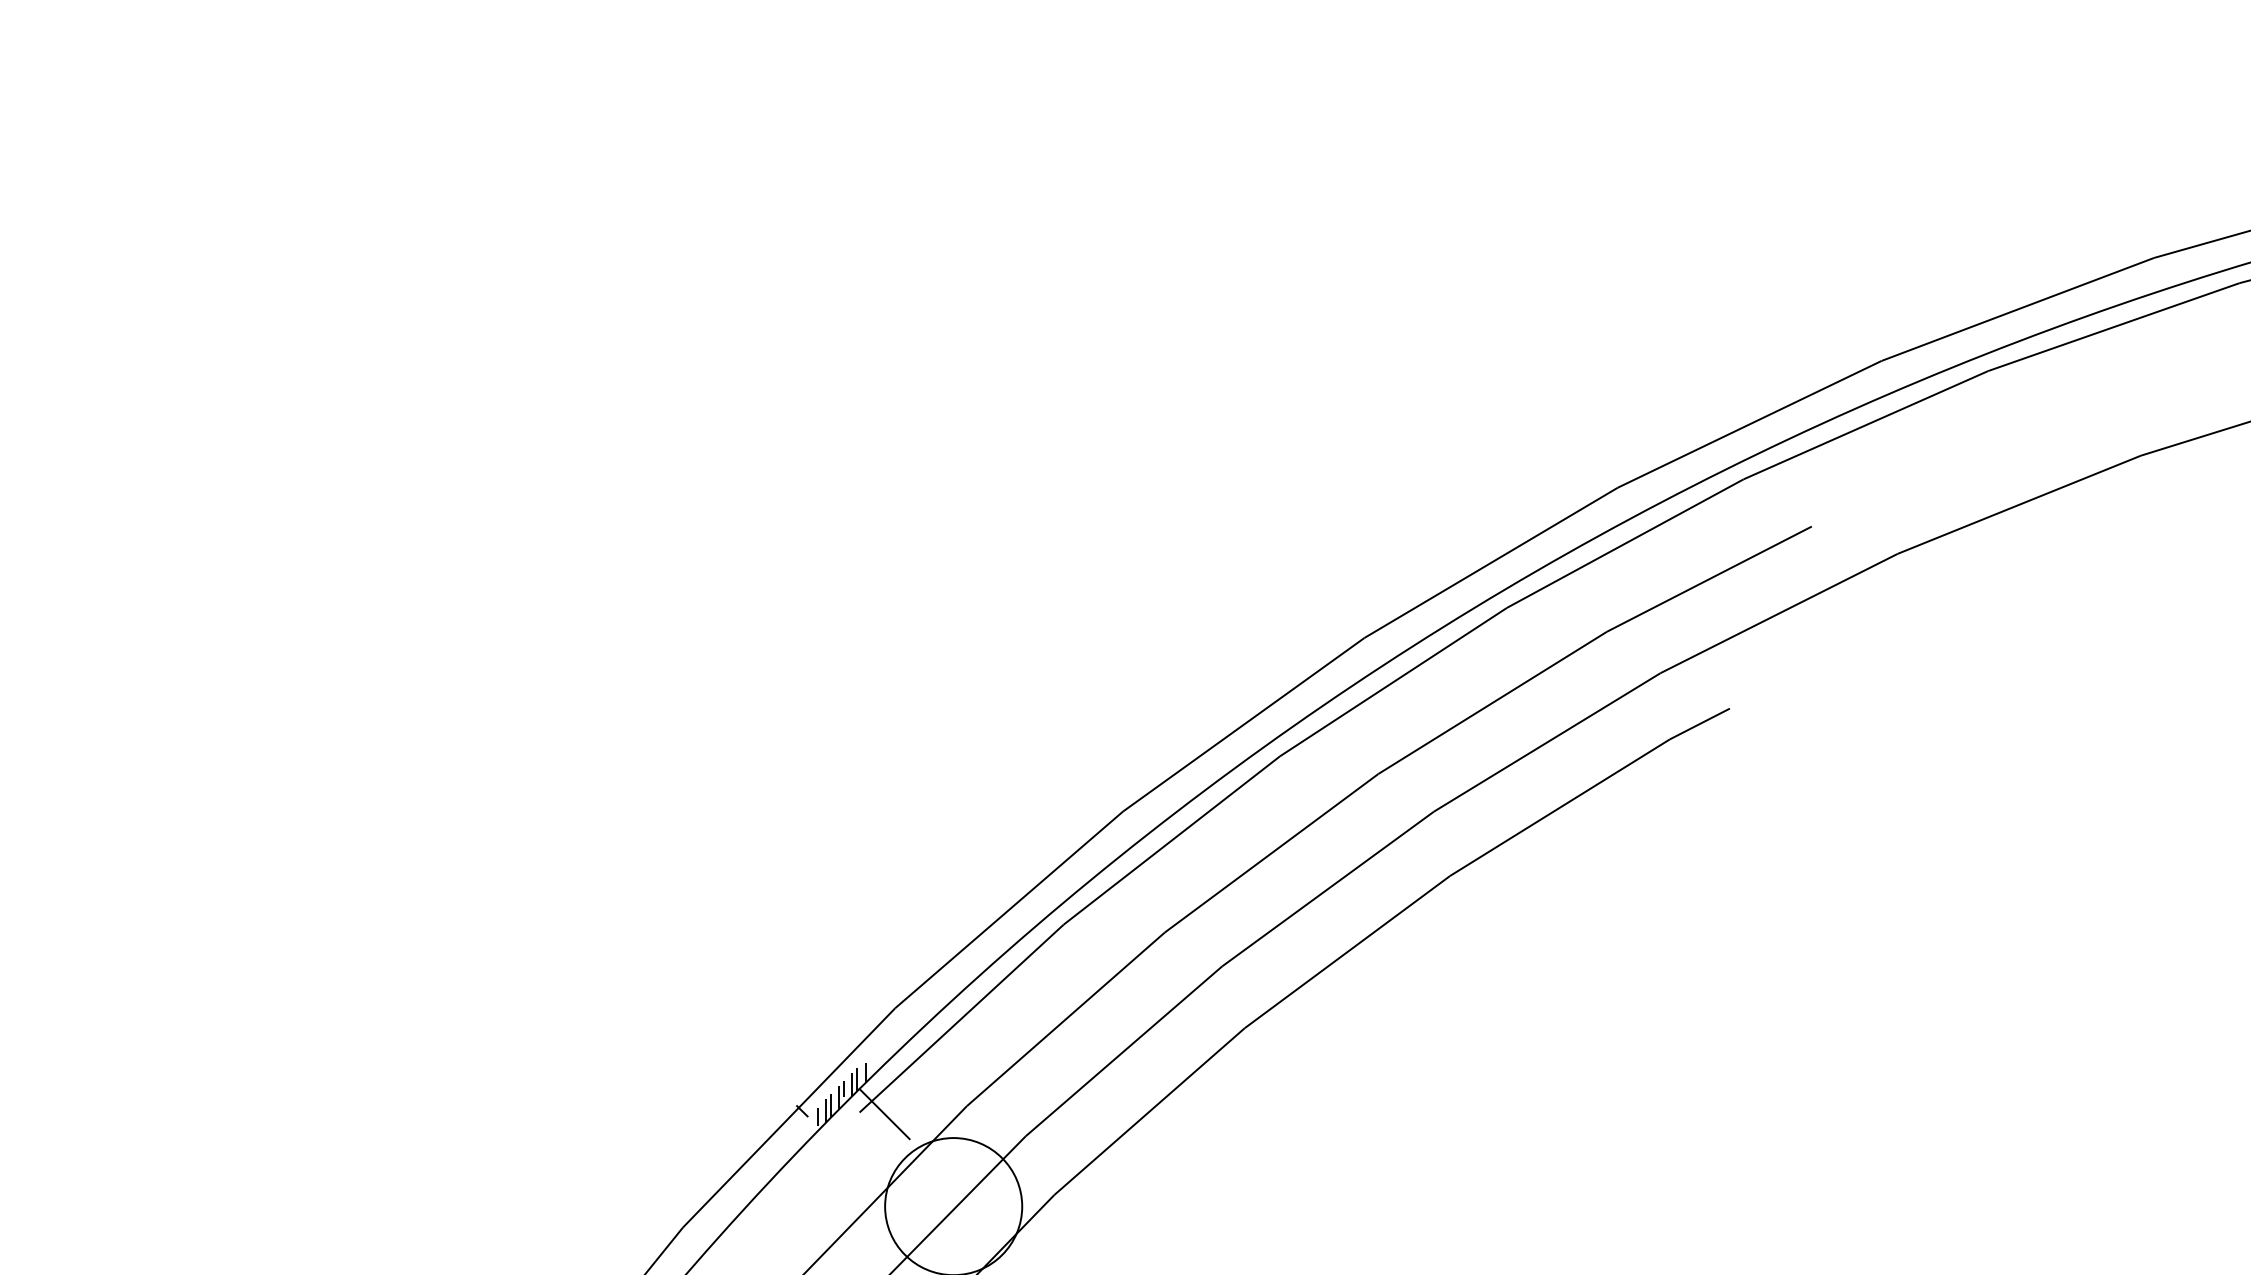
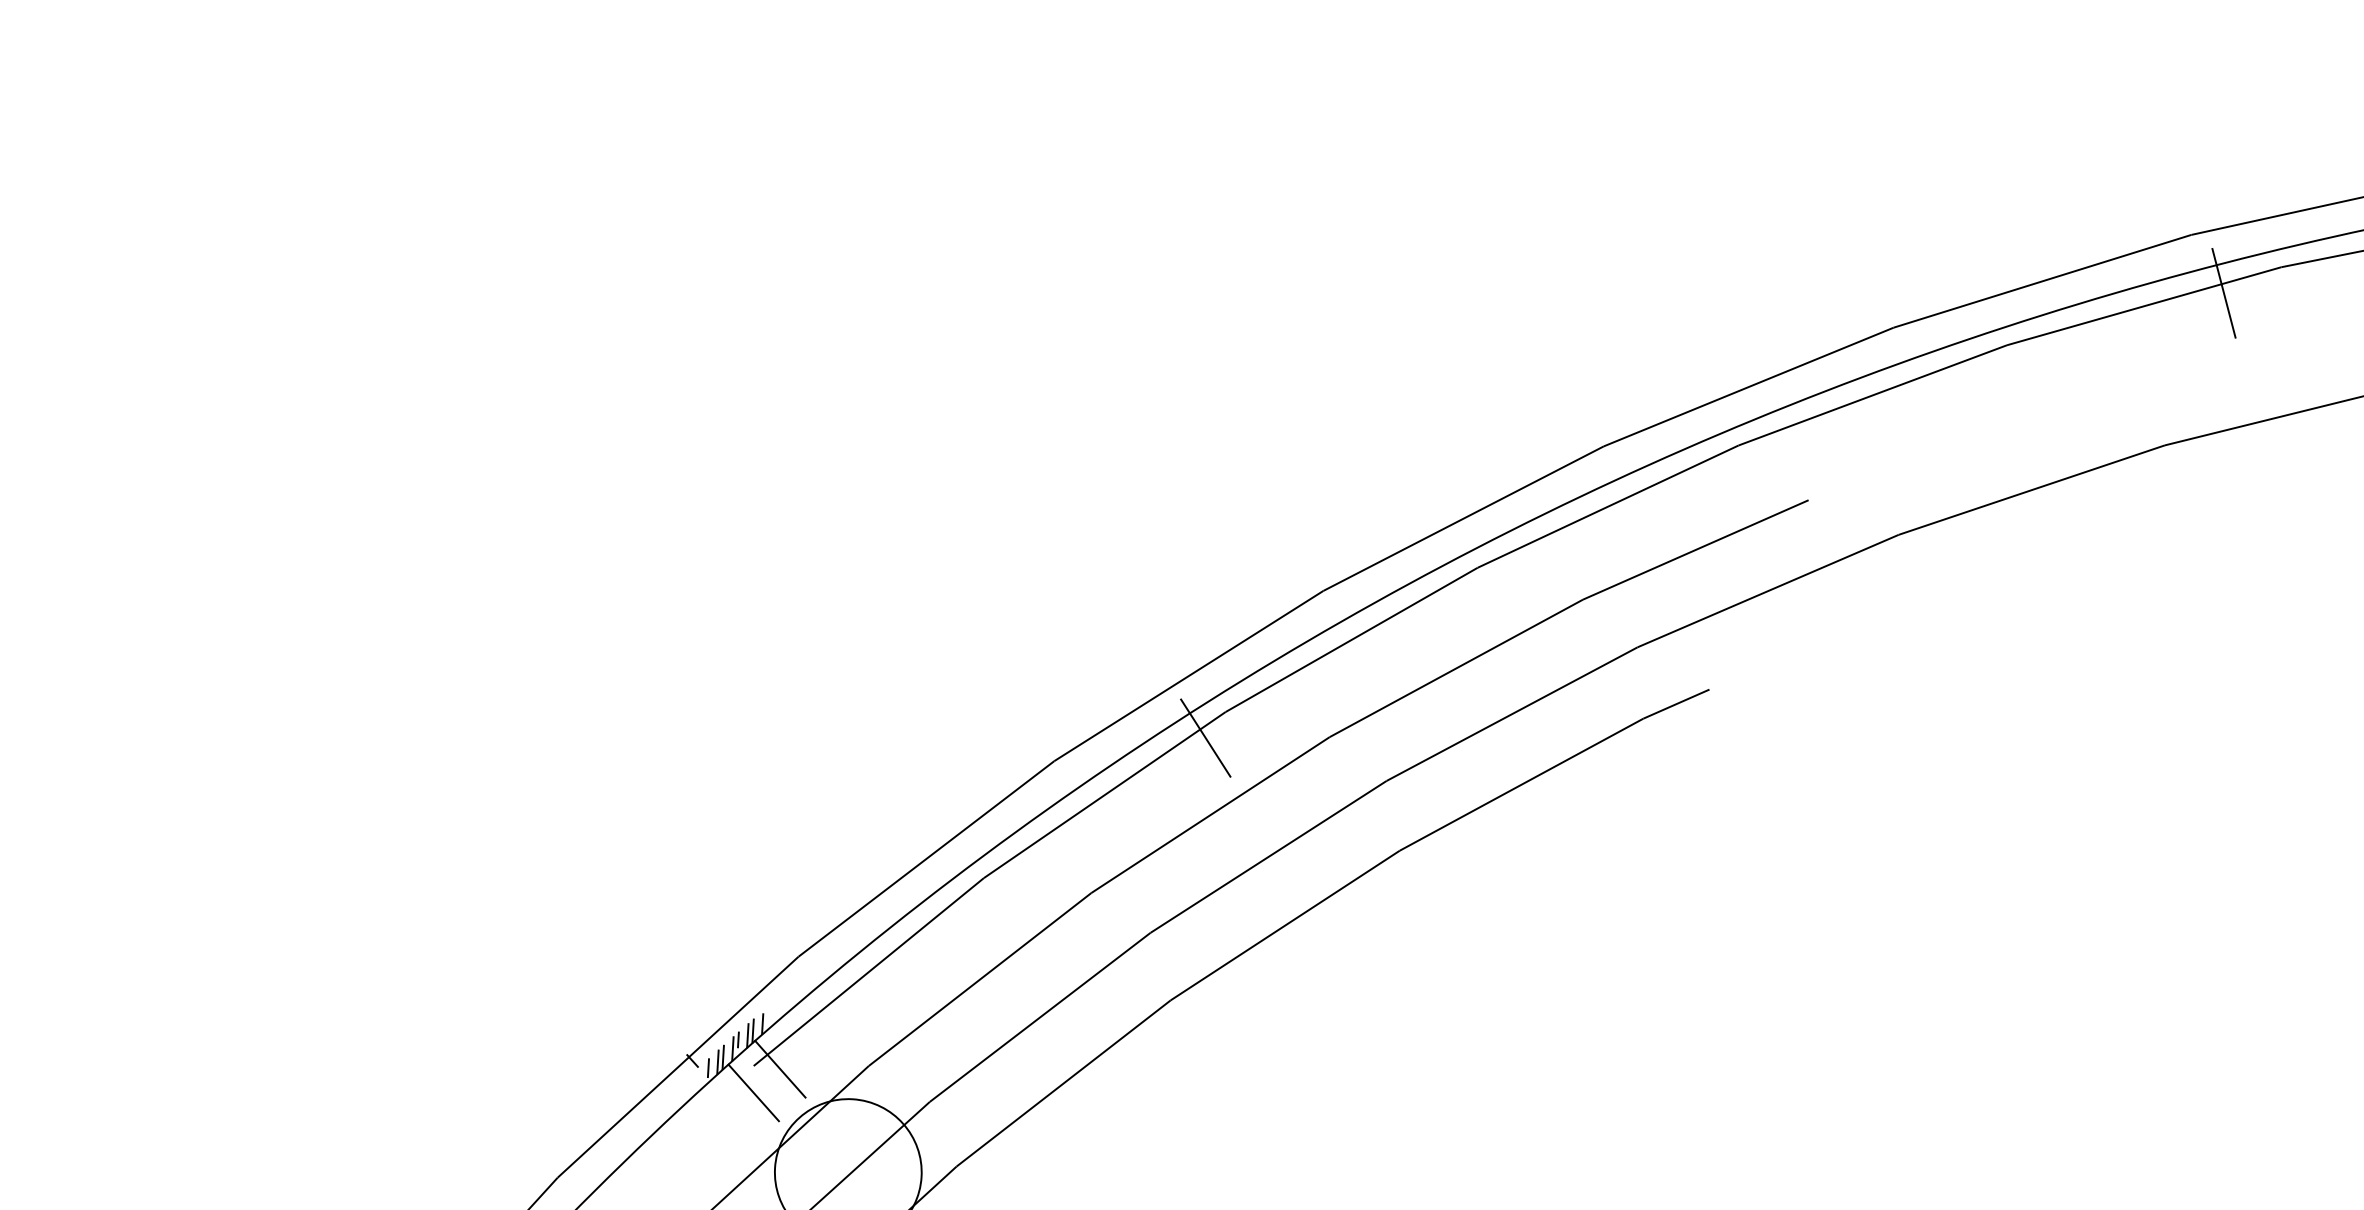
line: (2187, 310) -> (2223, 293), added
line: (1262, 781) -> (1205, 737), added
line: (861, 1137) -> (754, 1092), added

